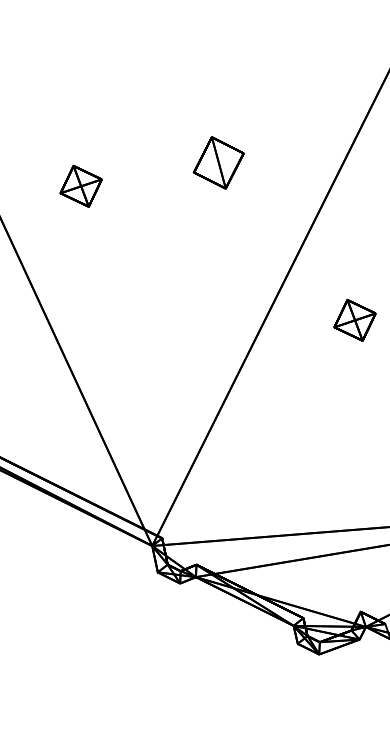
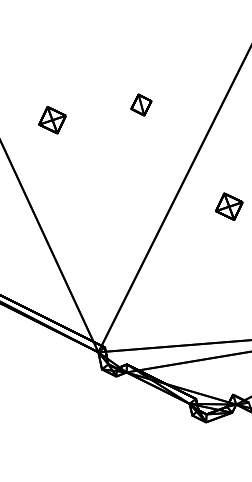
part: (219, 162) -> (141, 104), size x0.62

